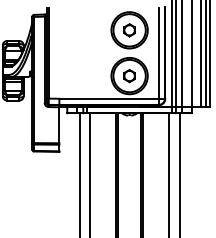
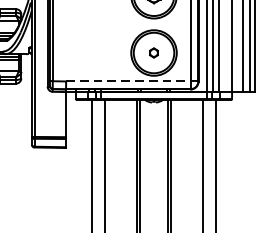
part: (129, 75) -> (153, 52), size x0.6
line: (109, 98) -> (128, 81), solid -> dashed

